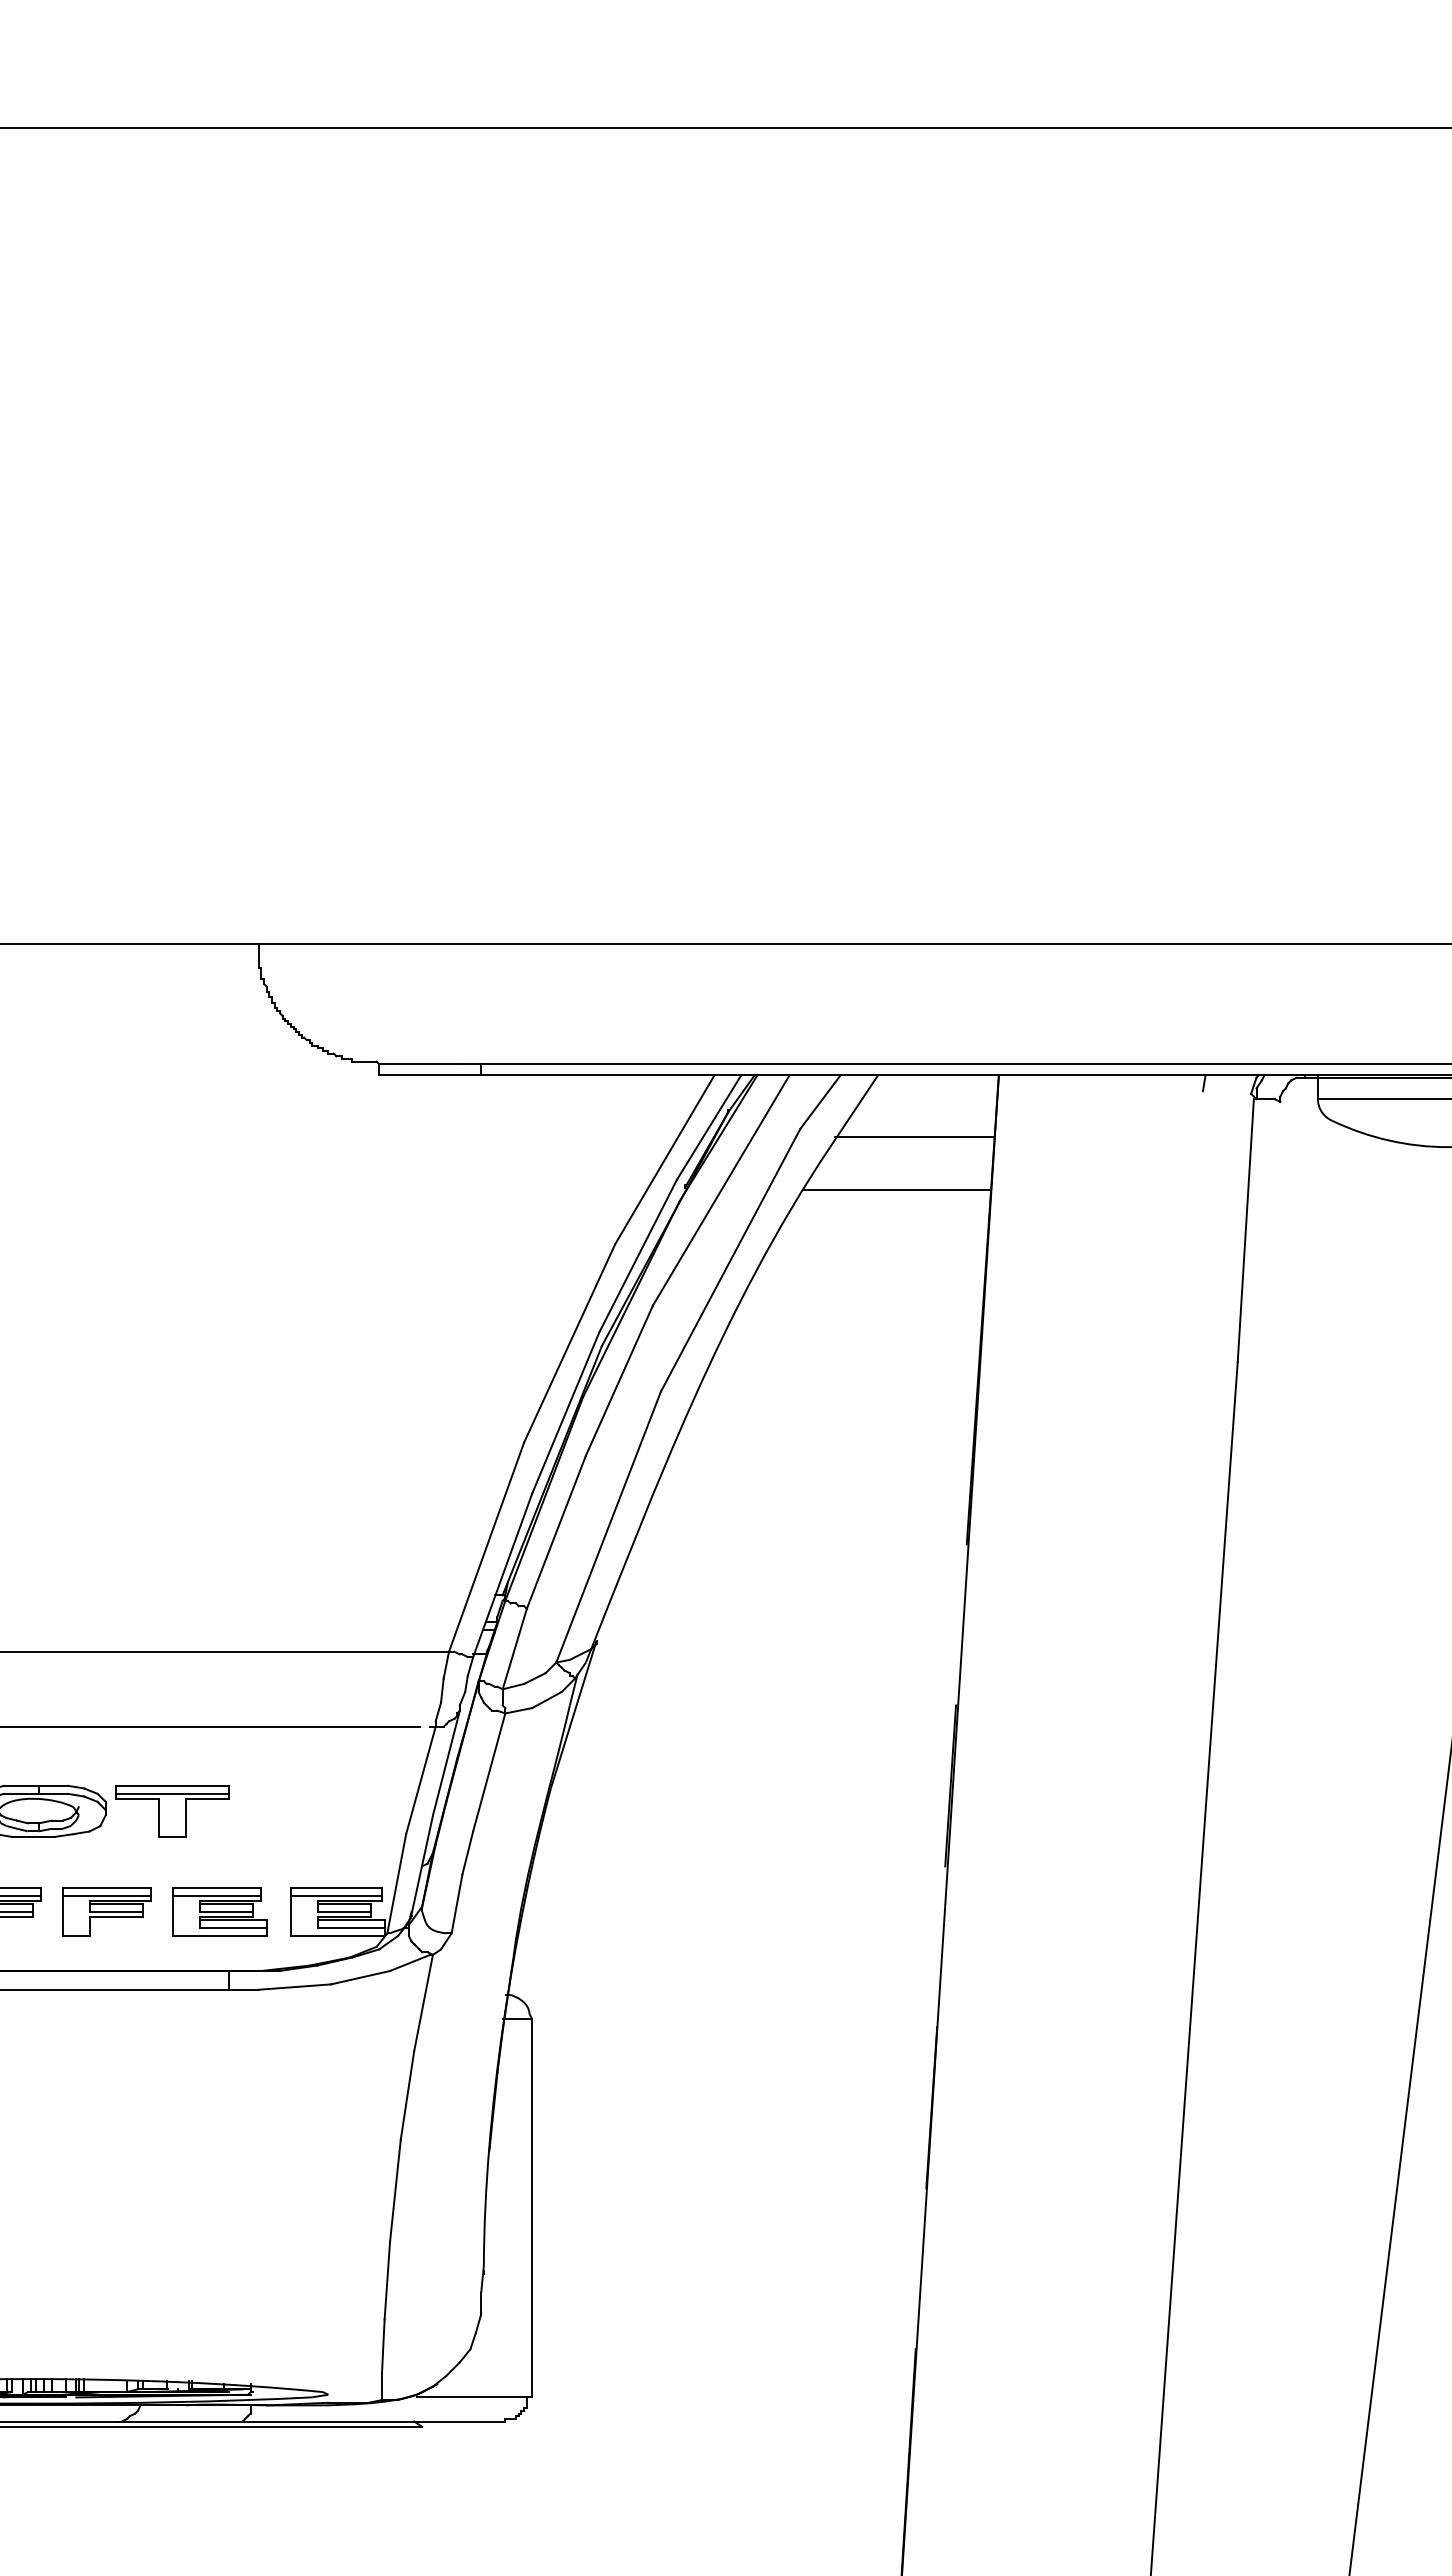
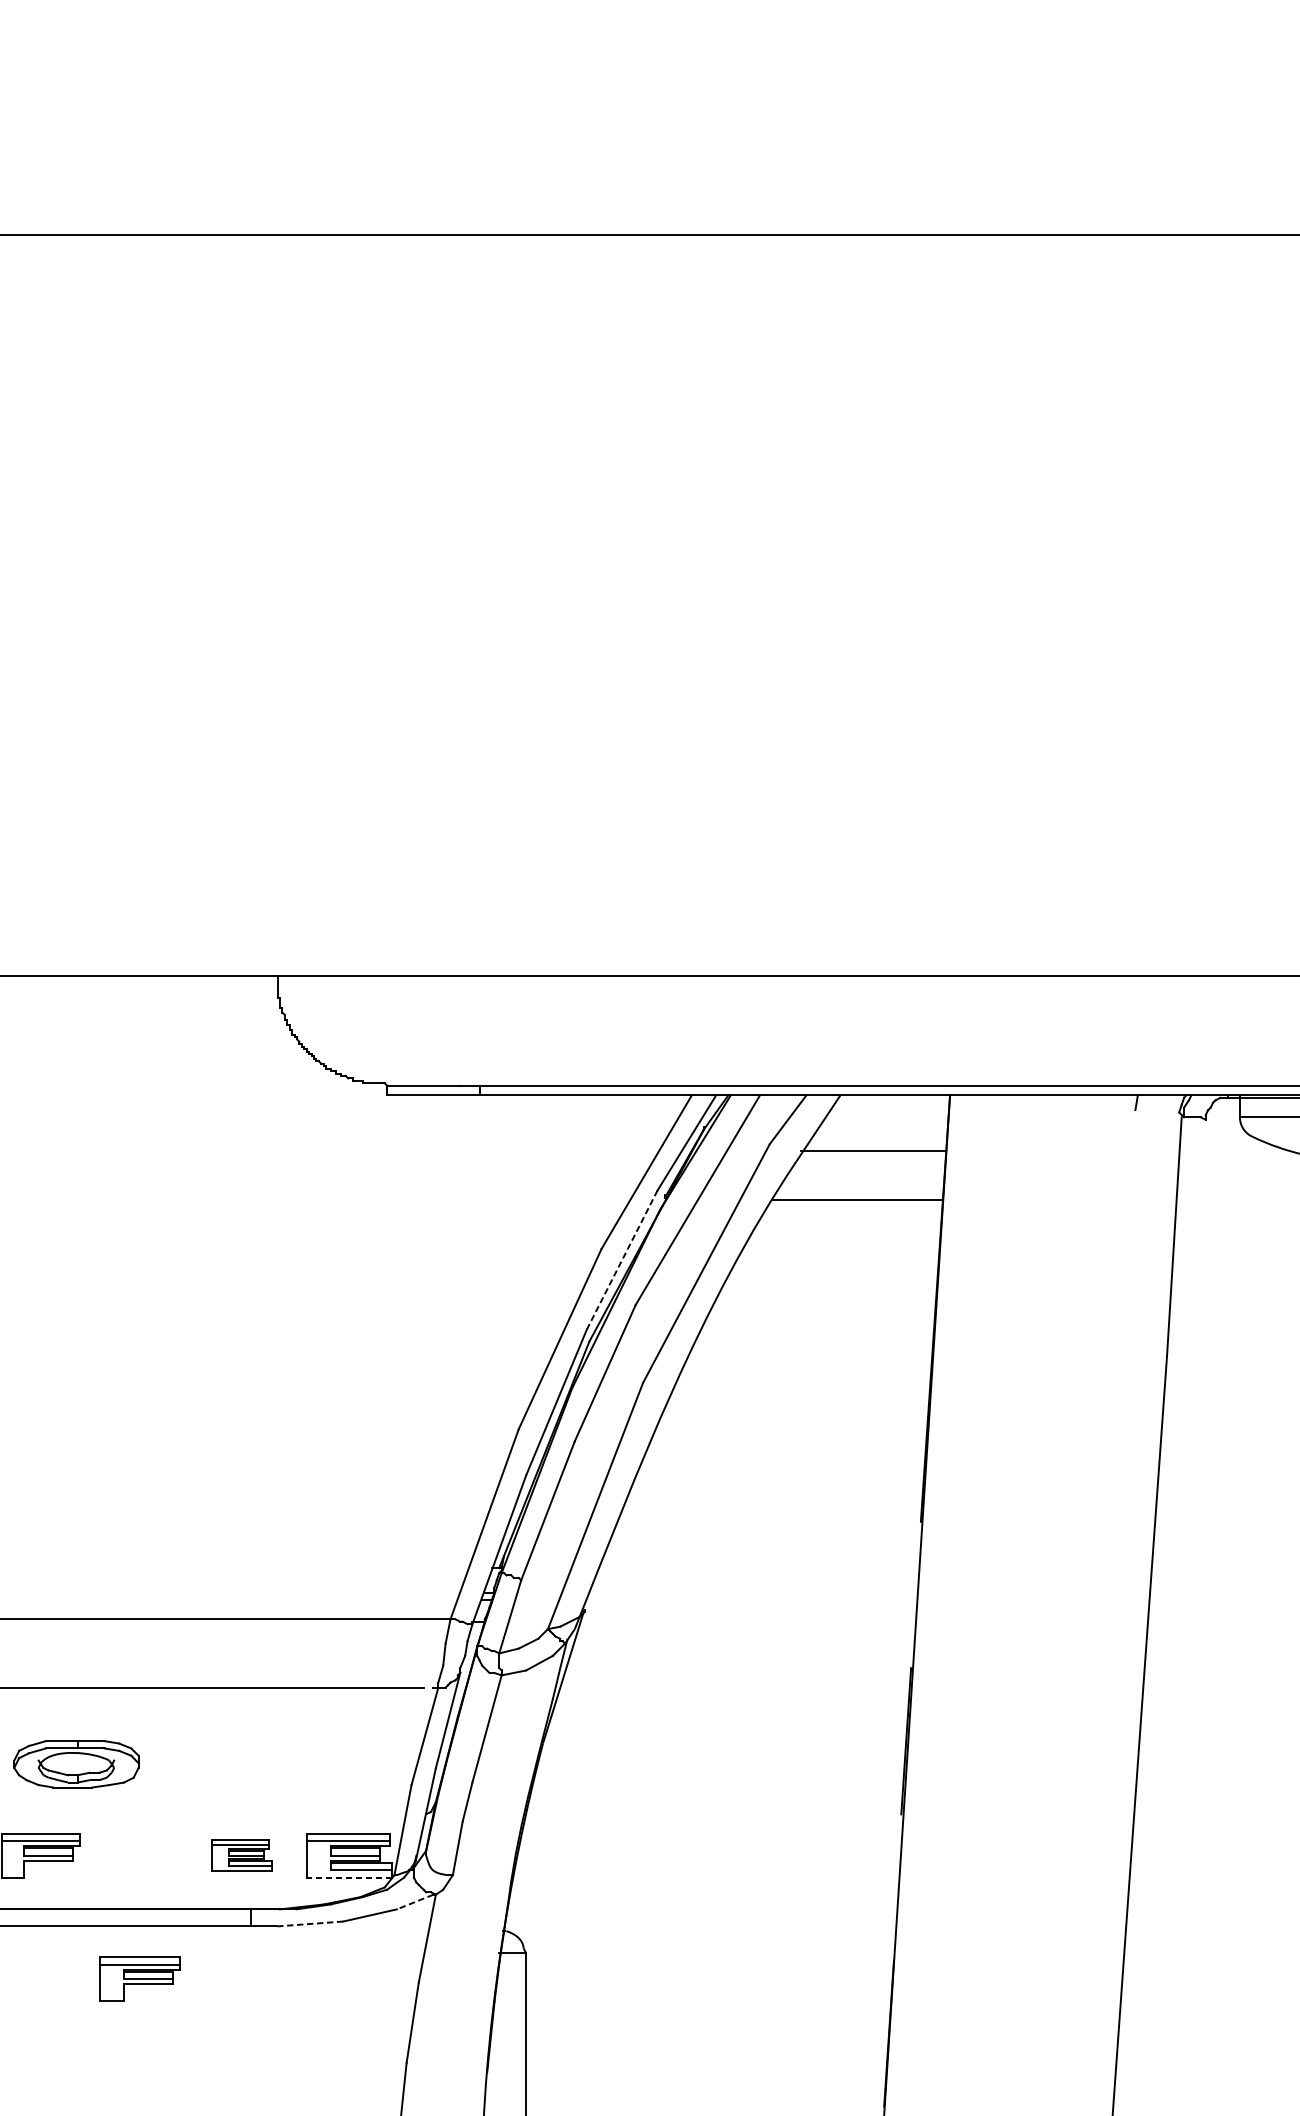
line: (638, 1256) -> (622, 1260), solid -> dashed
part: (172, 1811) -> (199, 1764), removed
part: (106, 1911) -> (139, 1978), moved
part: (219, 1911) -> (241, 1855), size x0.7
line: (337, 1936) -> (349, 1878), solid -> dashed
line: (410, 1962) -> (415, 1901), solid -> dashed
line: (294, 1987) -> (310, 1924), solid -> dashed

